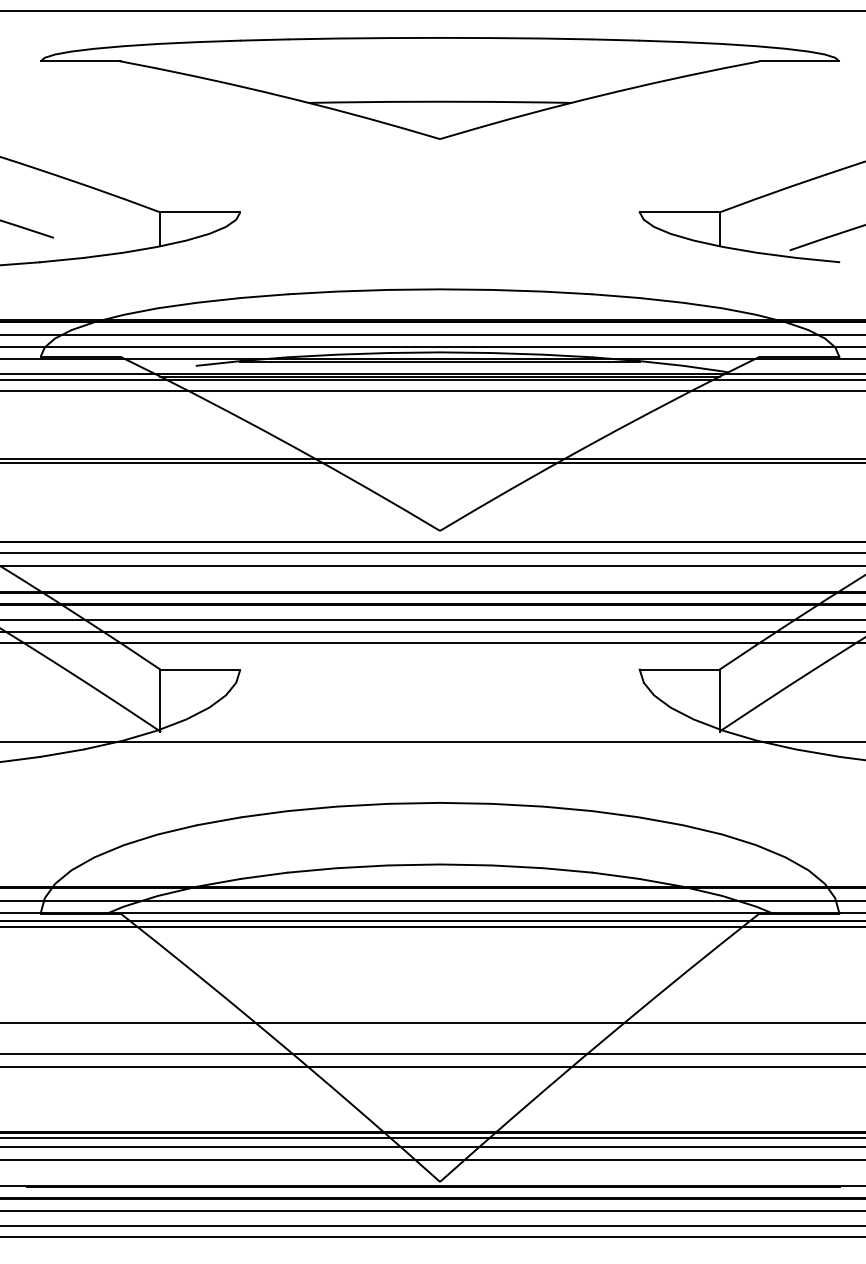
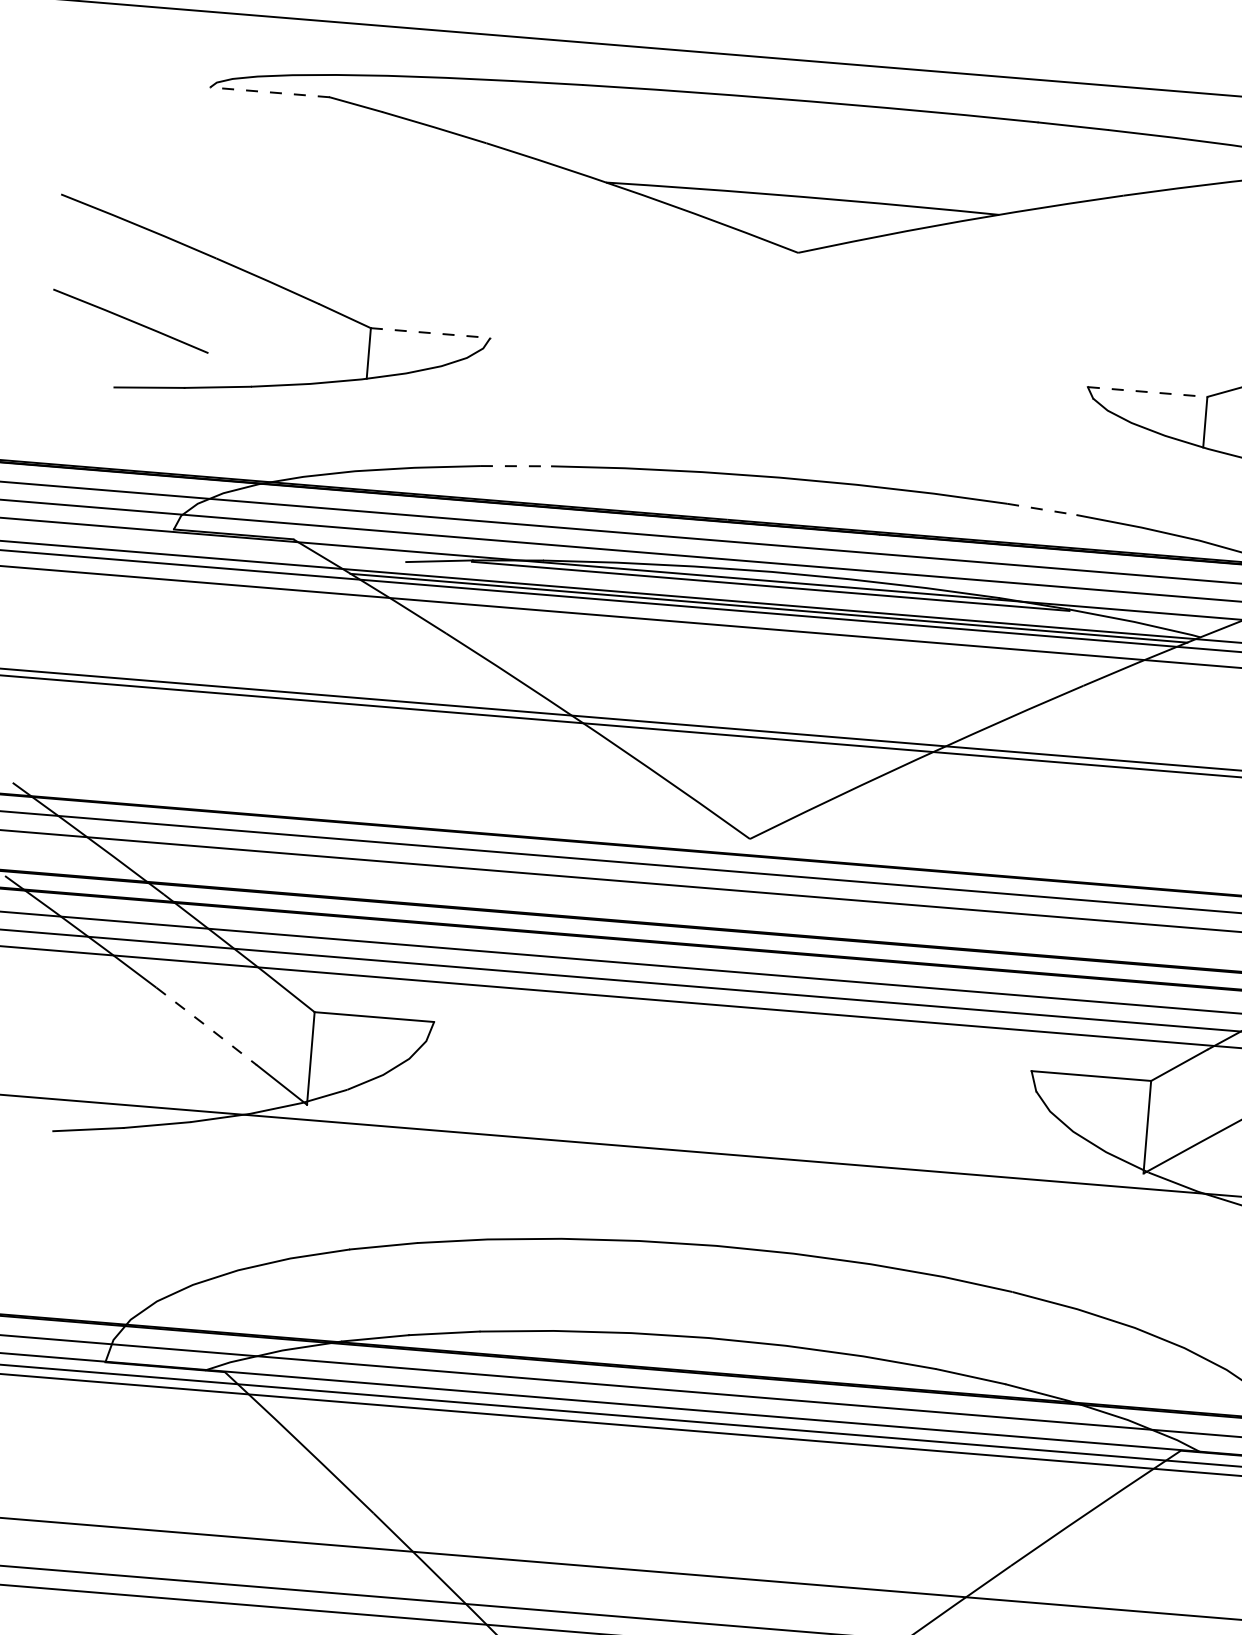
line: (80, 61) -> (269, 92), solid -> dashed
line: (200, 212) -> (430, 333), solid -> dashed
line: (679, 212) -> (1147, 392), solid -> dashed
line: (264, 296) -> (516, 466), solid -> dashed
line: (616, 296) -> (1042, 510), solid -> dashed
line: (89, 684) -> (206, 1025), solid -> dashed

